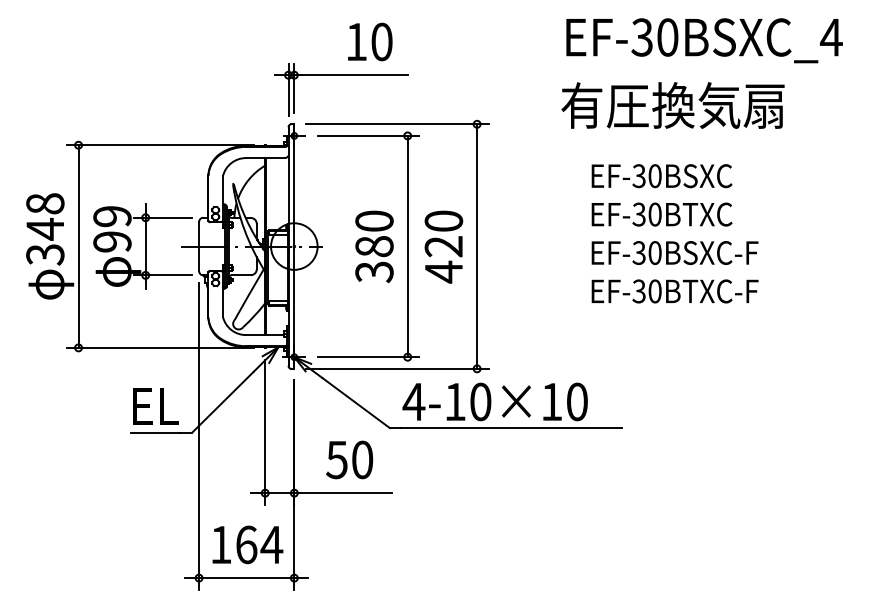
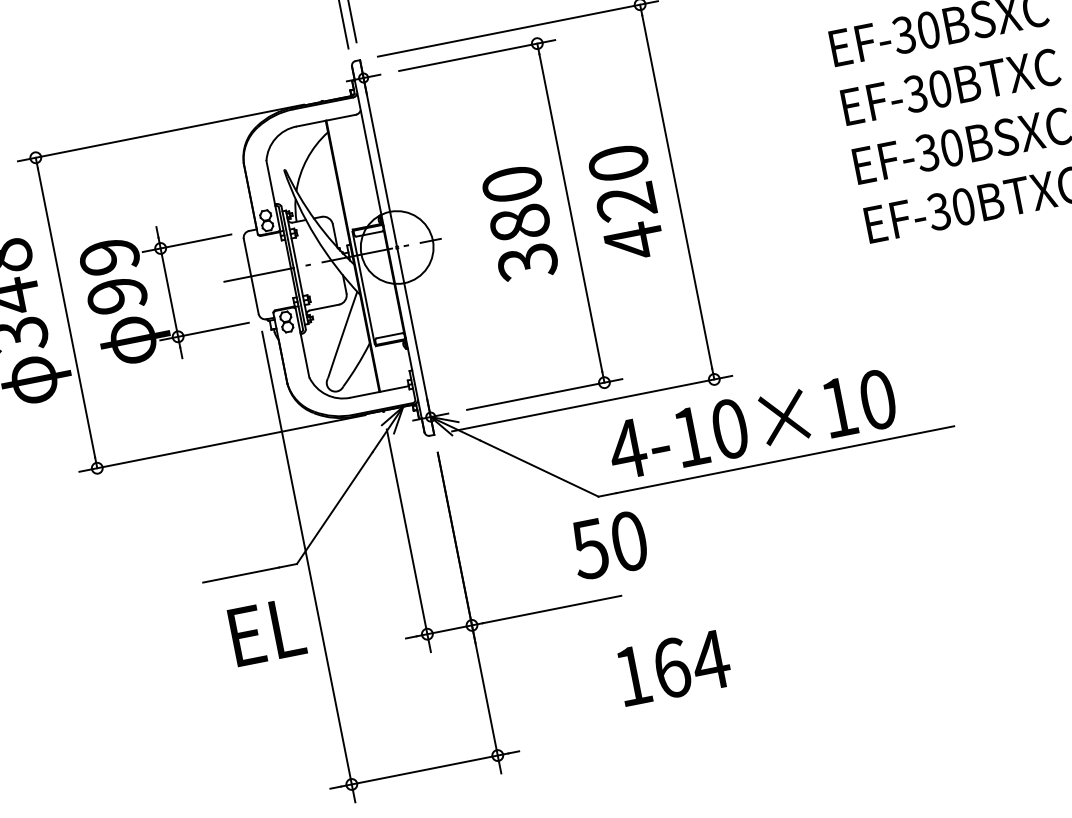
text: (155, 406) -> (266, 631), moved
text: (349, 459) -> (609, 544), moved
text: (247, 544) -> (673, 667), moved

